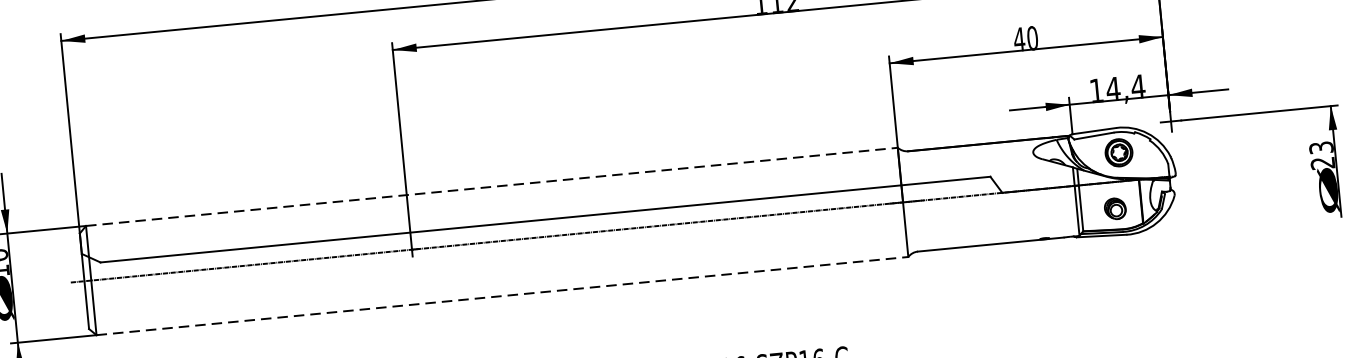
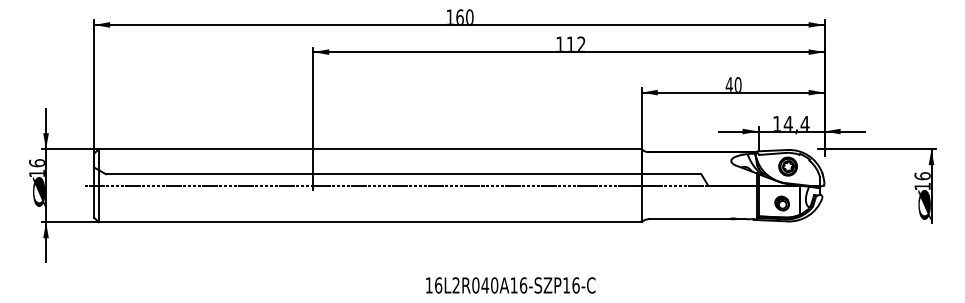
text: (1321, 155) -> (922, 181), 23 -> 16
line: (492, 187) -> (370, 149), dashed -> solid
line: (502, 296) -> (370, 222), dashed -> solid

